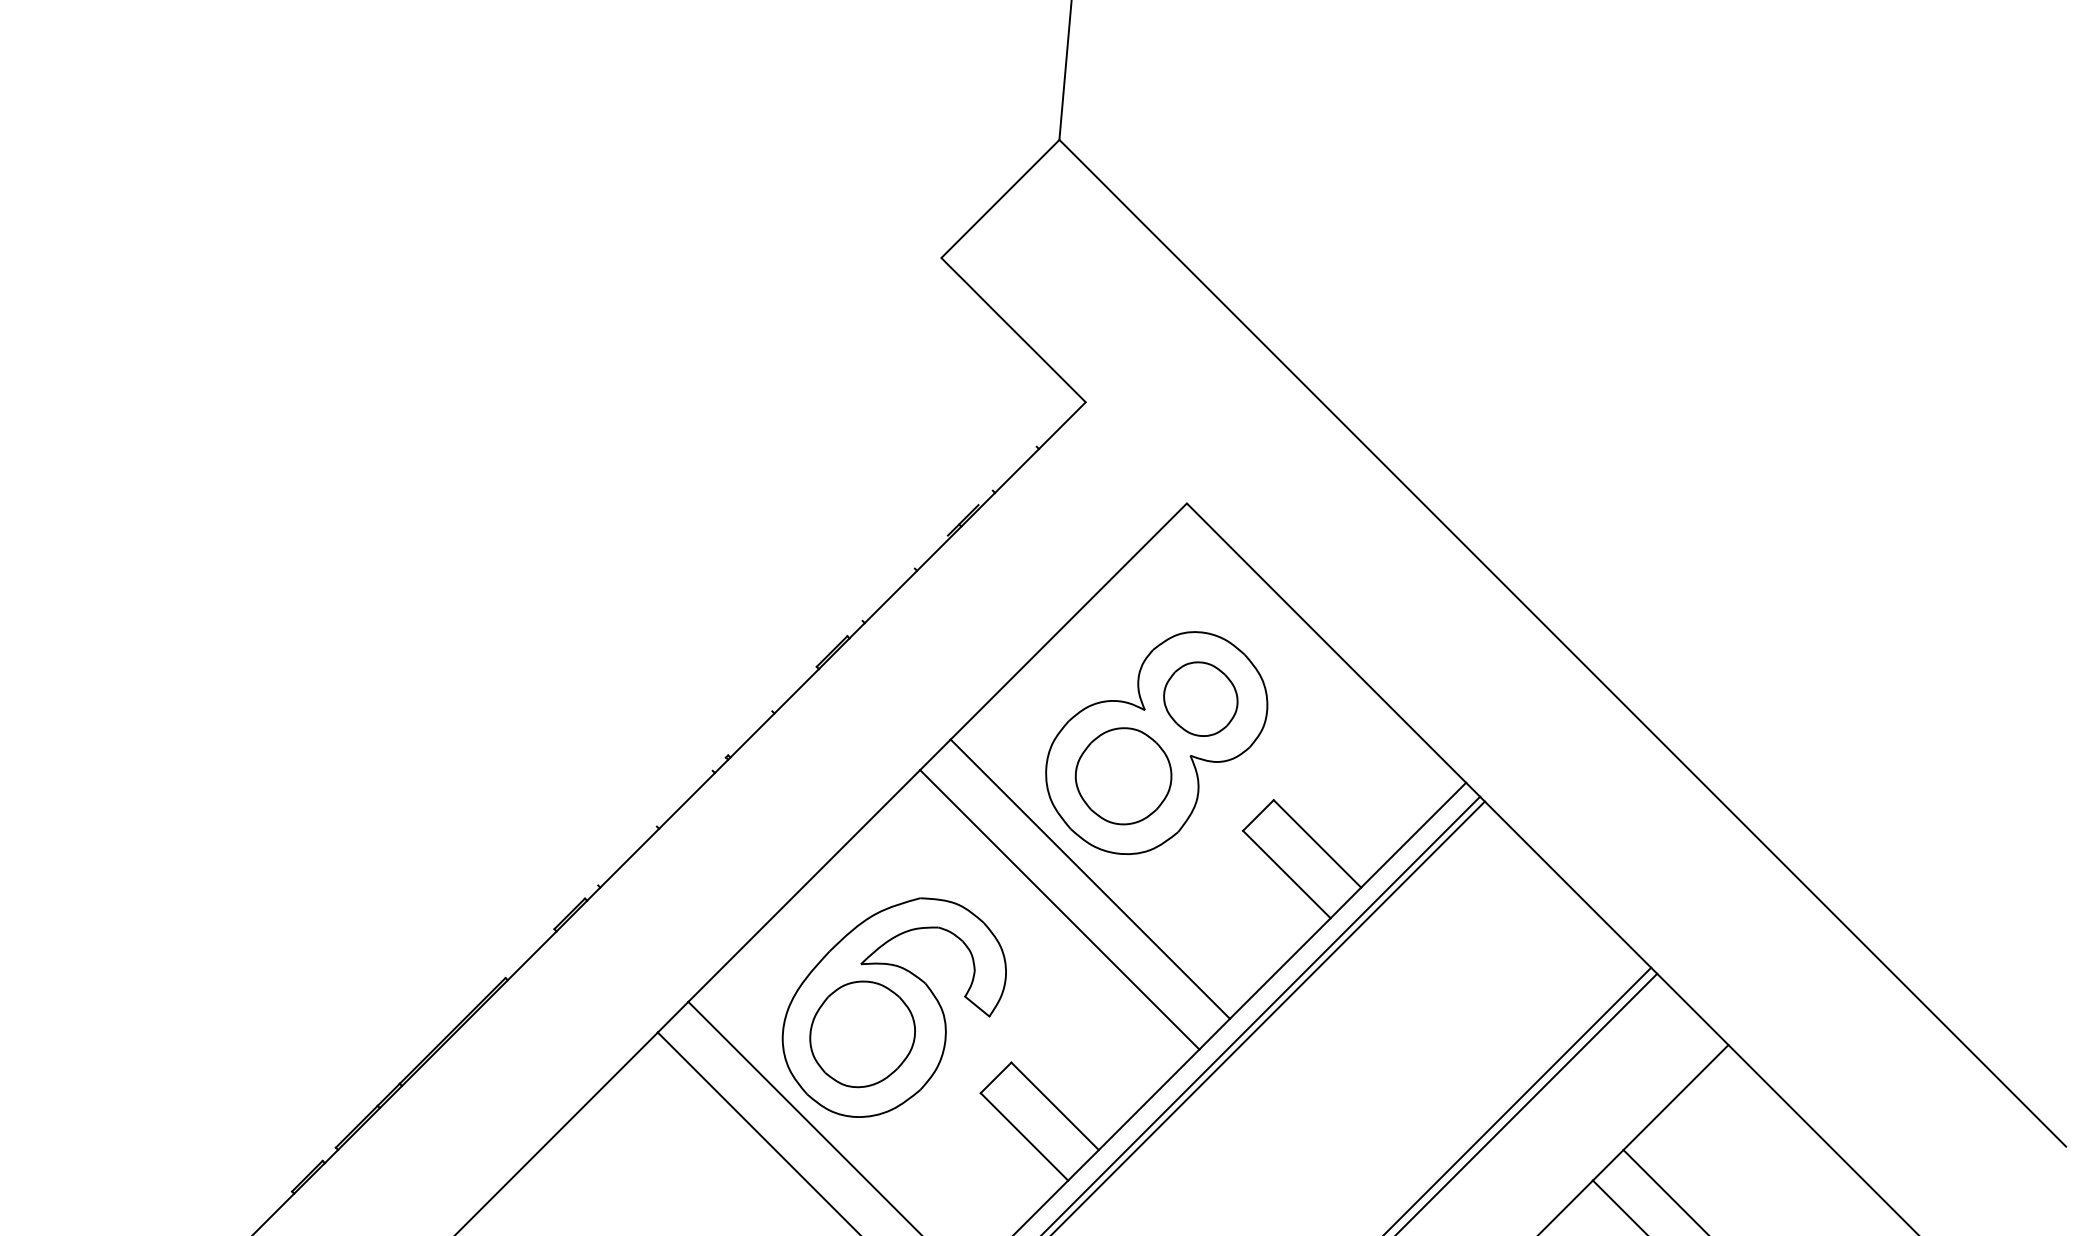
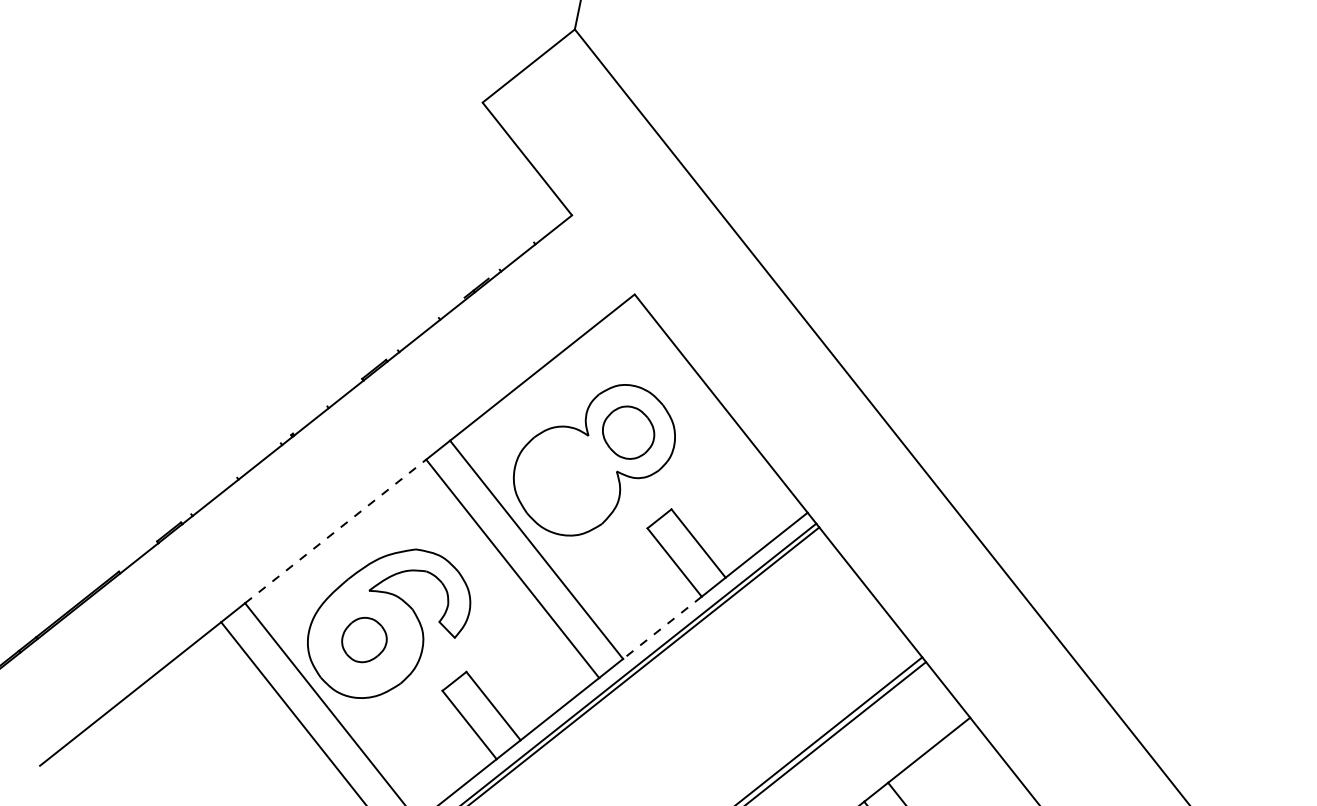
part: (1123, 776) -> (568, 480), removed
line: (804, 886) -> (335, 531), solid -> dashed
line: (1279, 968) -> (661, 627), solid -> dashed
part: (862, 1034) -> (364, 640), size x0.6

